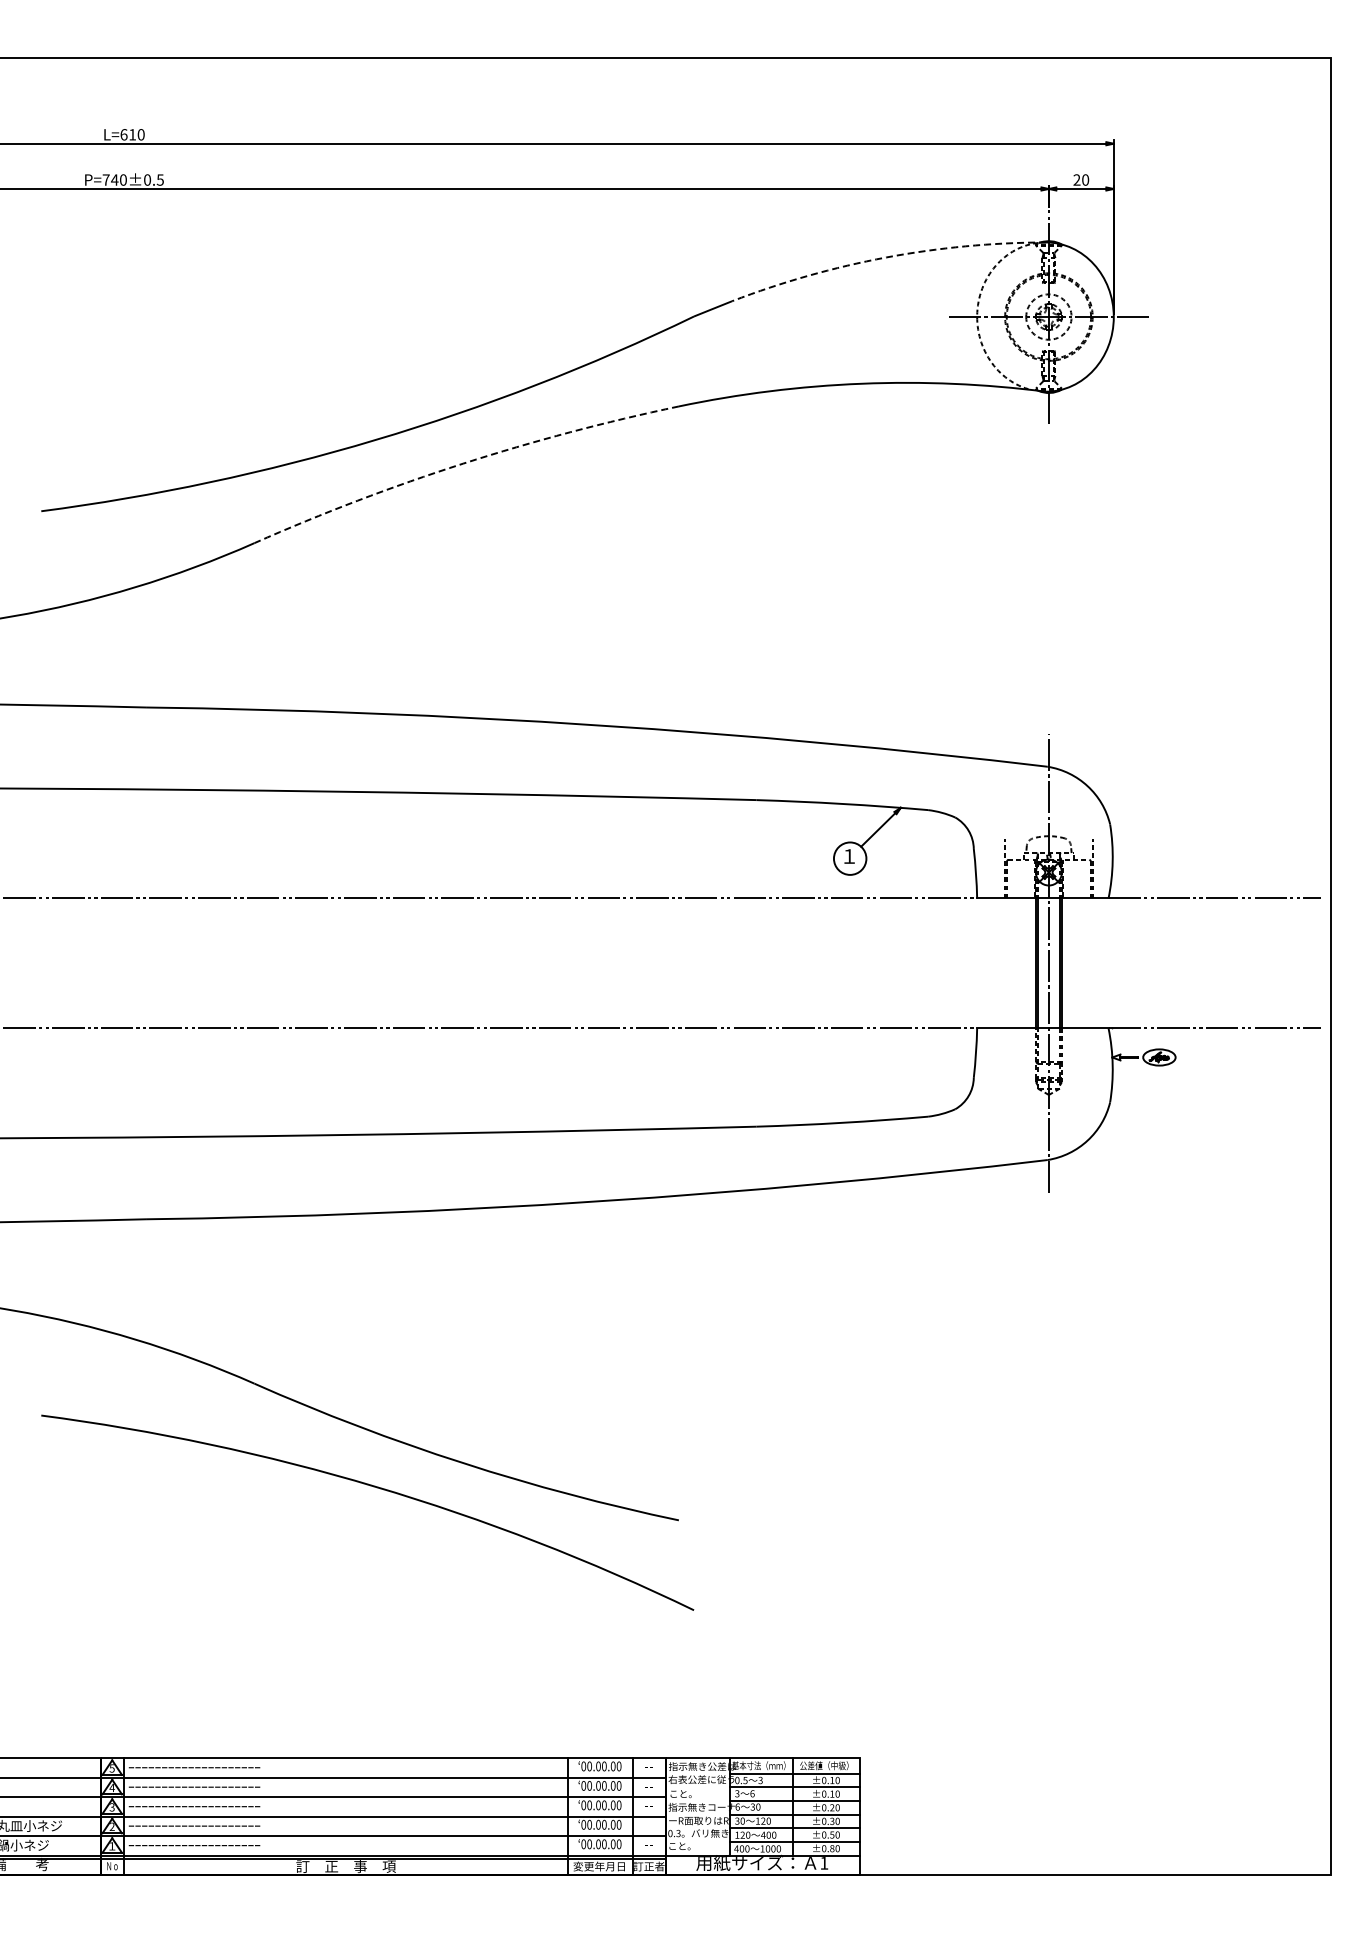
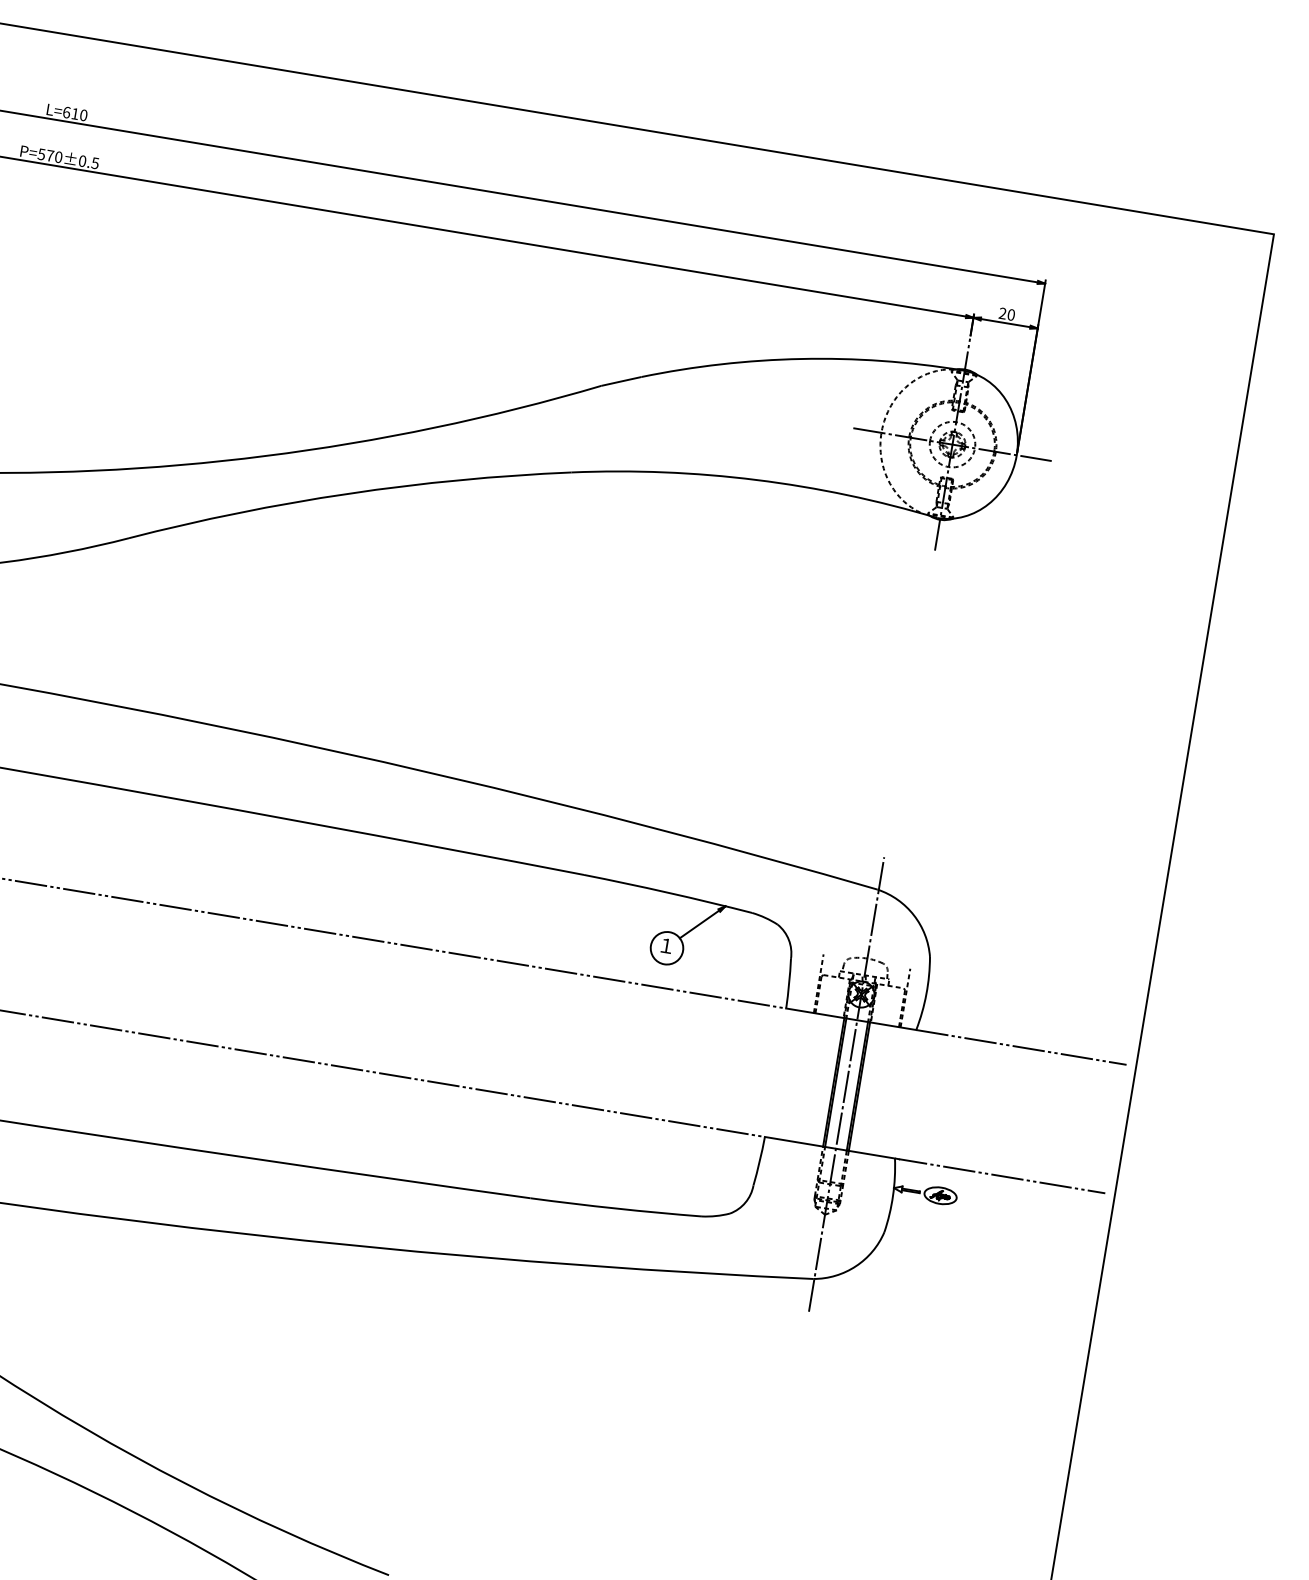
text: (110, 179) -> (46, 154), P=740±0.5 -> P=570±0.5
arc: (886, 257) -> (801, 359), dashed -> solid
arc: (463, 463) -> (348, 493), dashed -> solid

